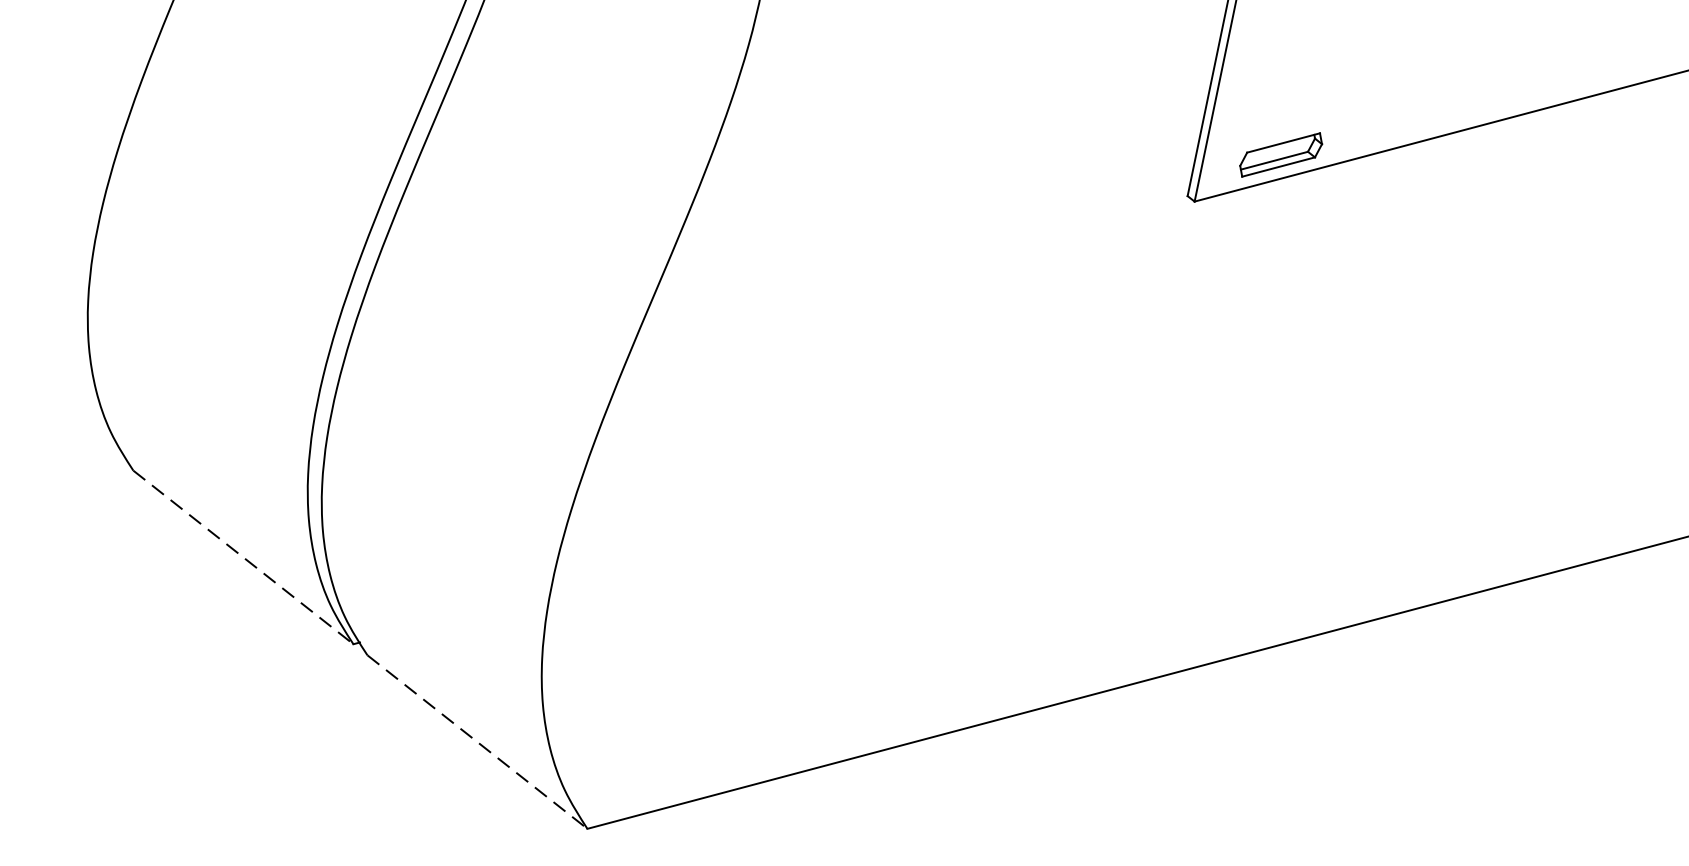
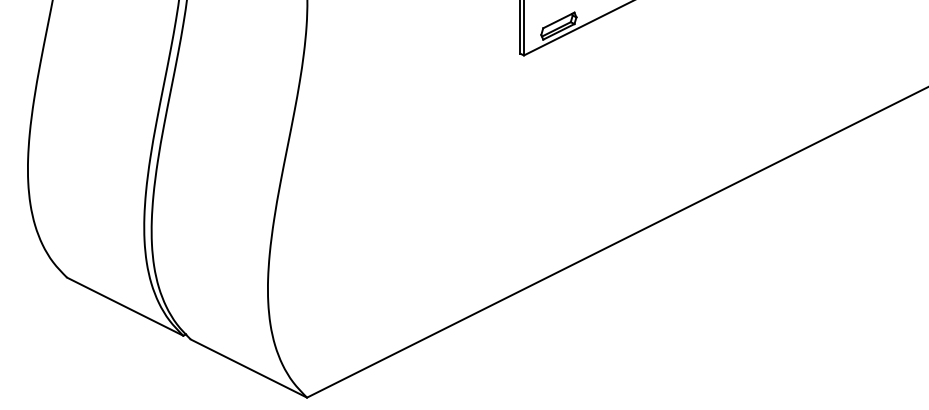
line: (244, 557) -> (125, 306), dashed -> solid
line: (478, 742) -> (249, 368), dashed -> solid

